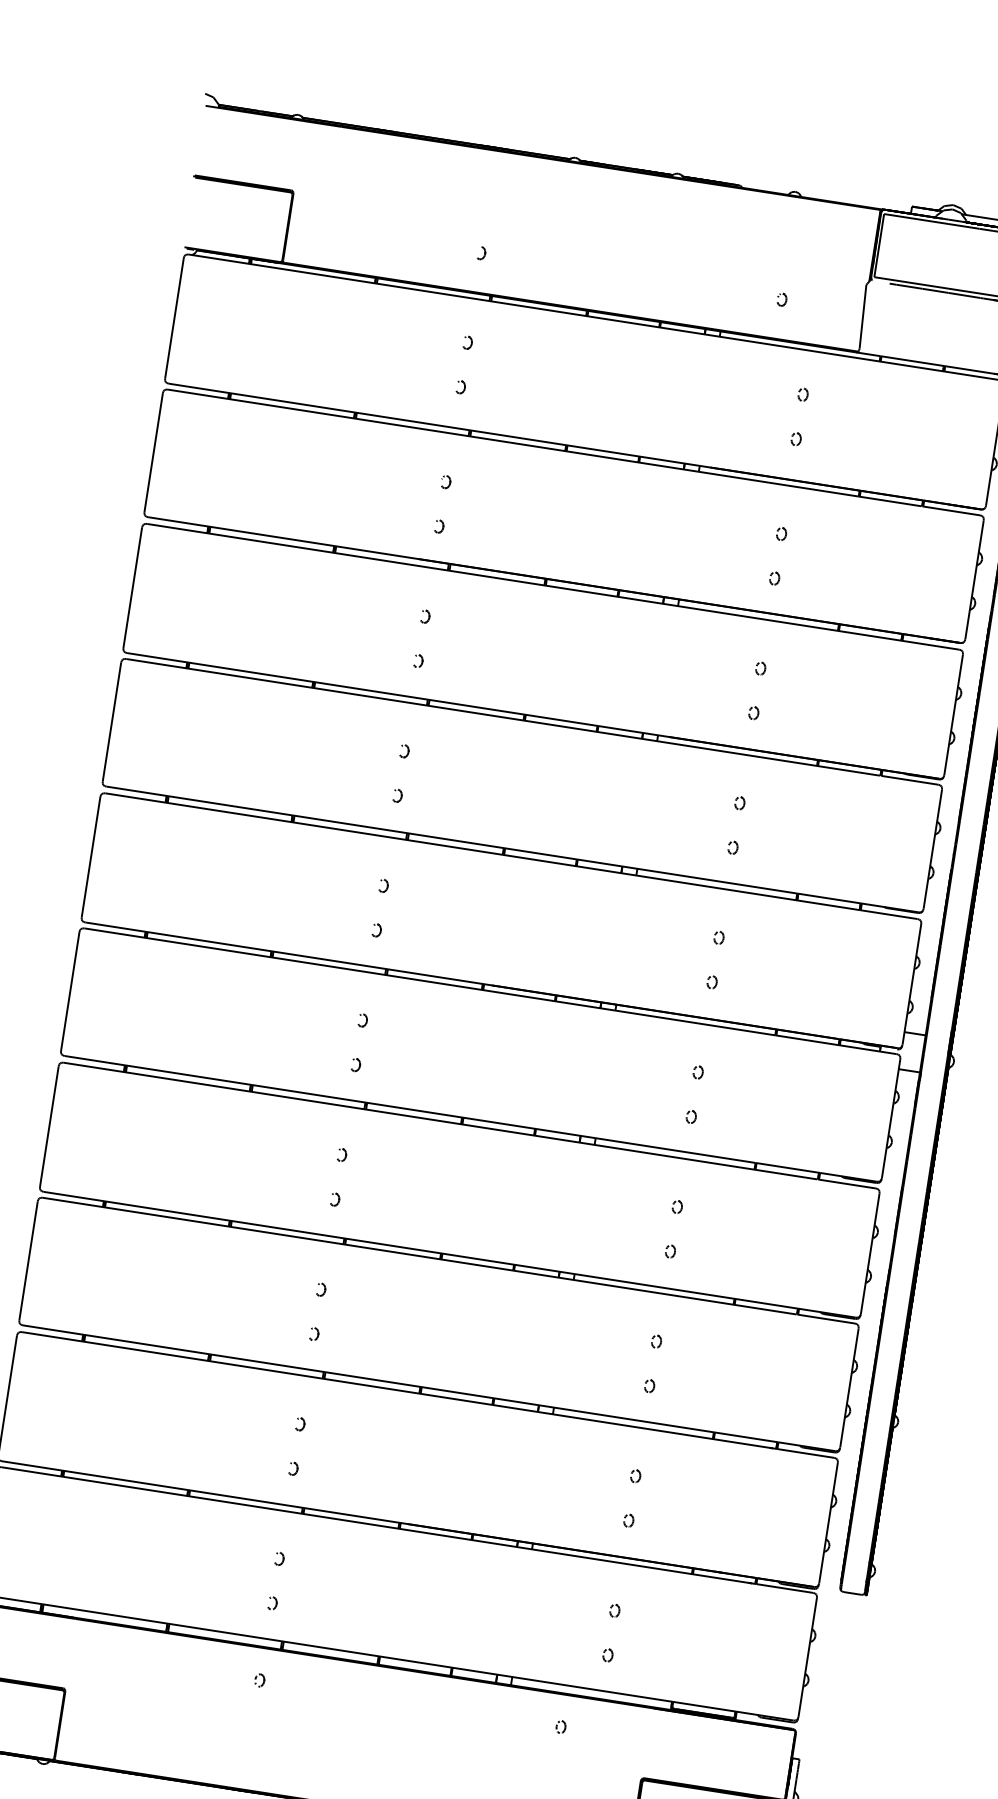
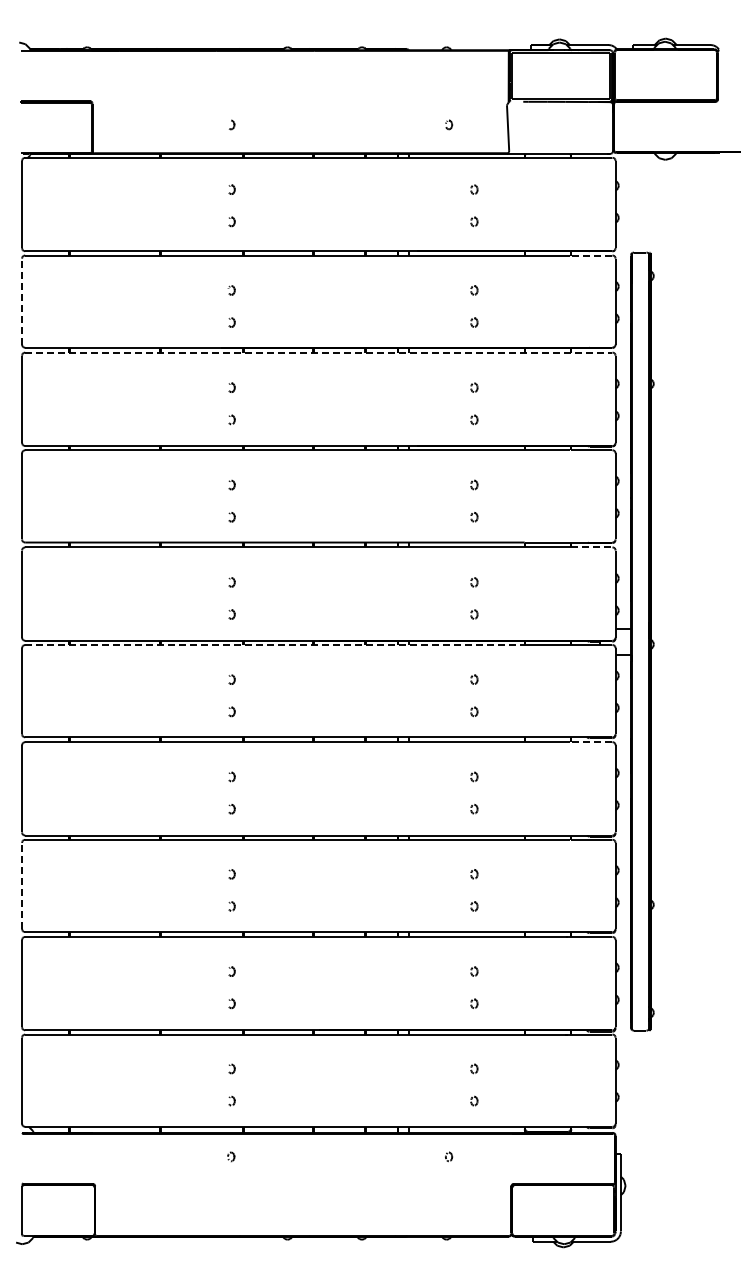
line: (154, 452) -> (22, 301), solid -> dashed
line: (951, 510) -> (591, 255), solid -> dashed
line: (552, 586) -> (318, 352), solid -> dashed
line: (889, 914) -> (592, 547), solid -> dashed
line: (430, 982) -> (275, 645), solid -> dashed
line: (846, 1184) -> (591, 742), solid -> dashed
line: (29, 1260) -> (22, 885), solid -> dashed

